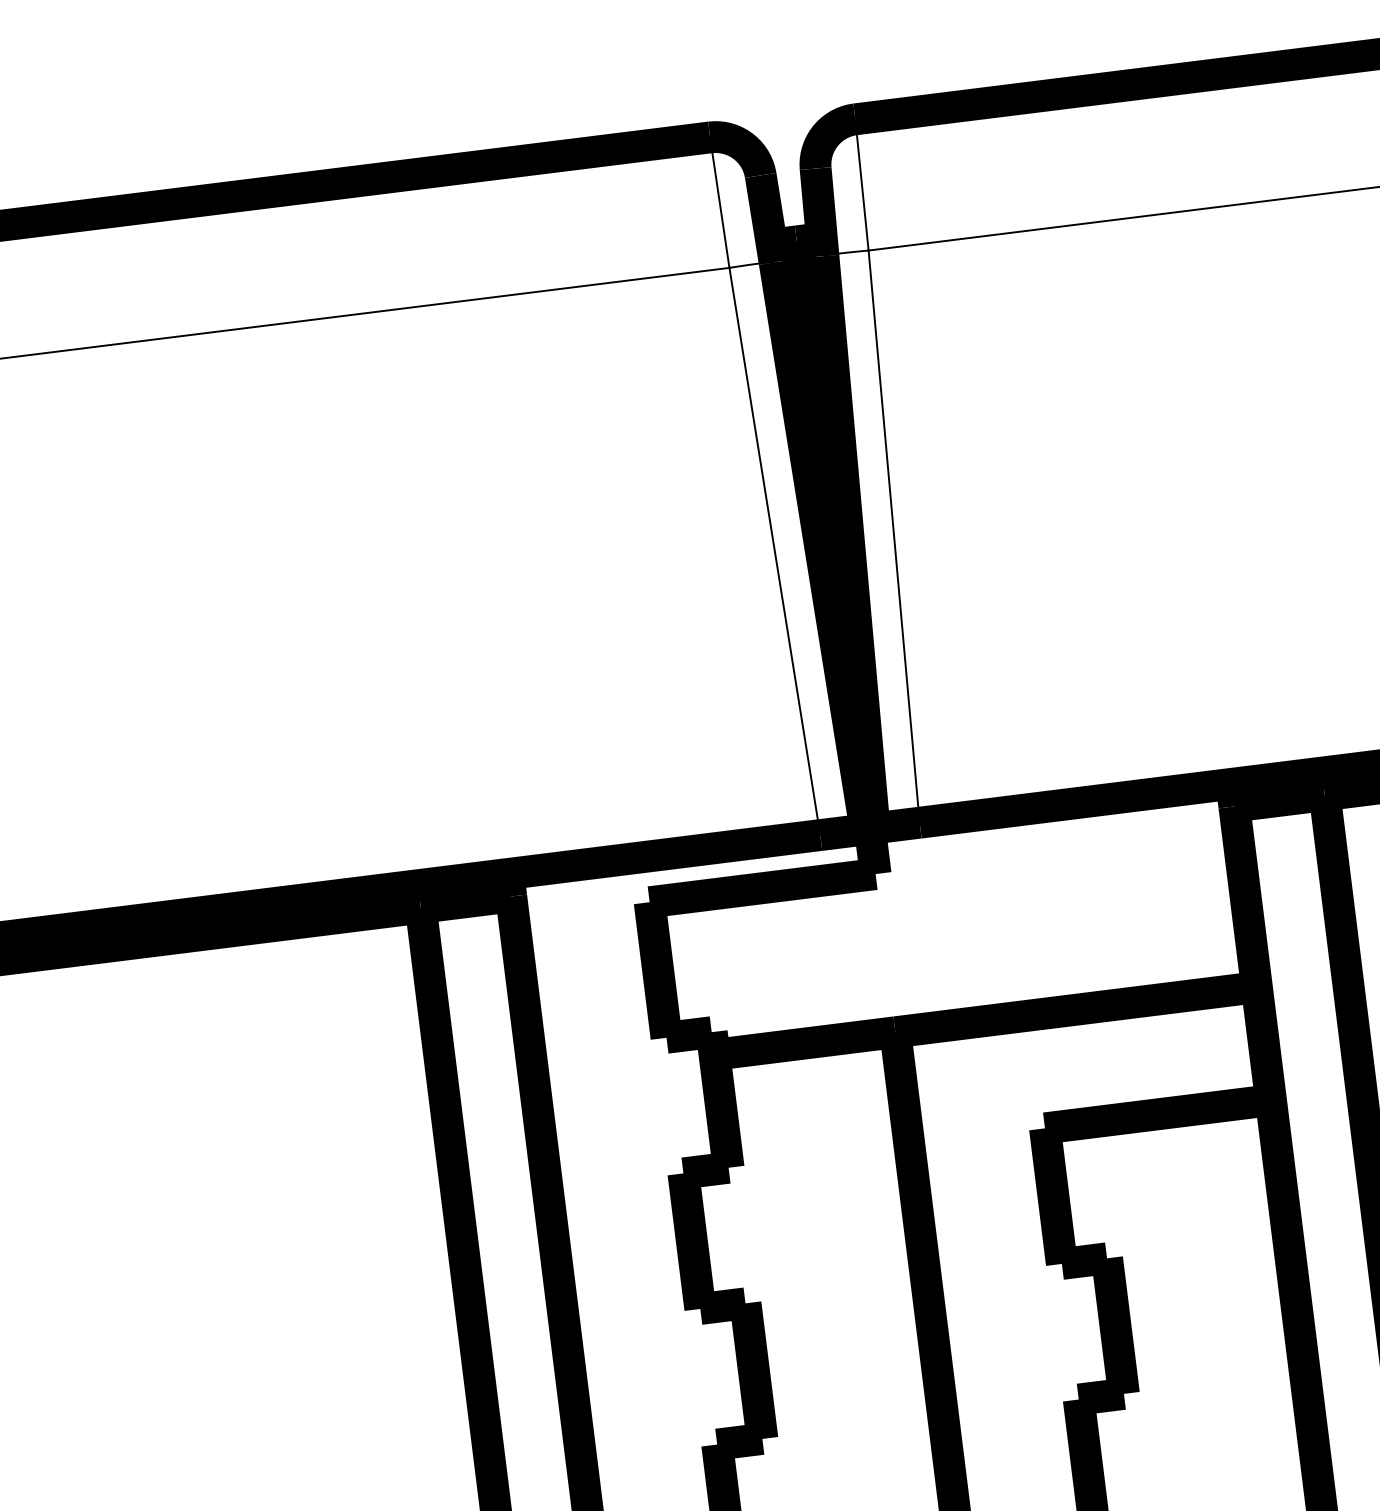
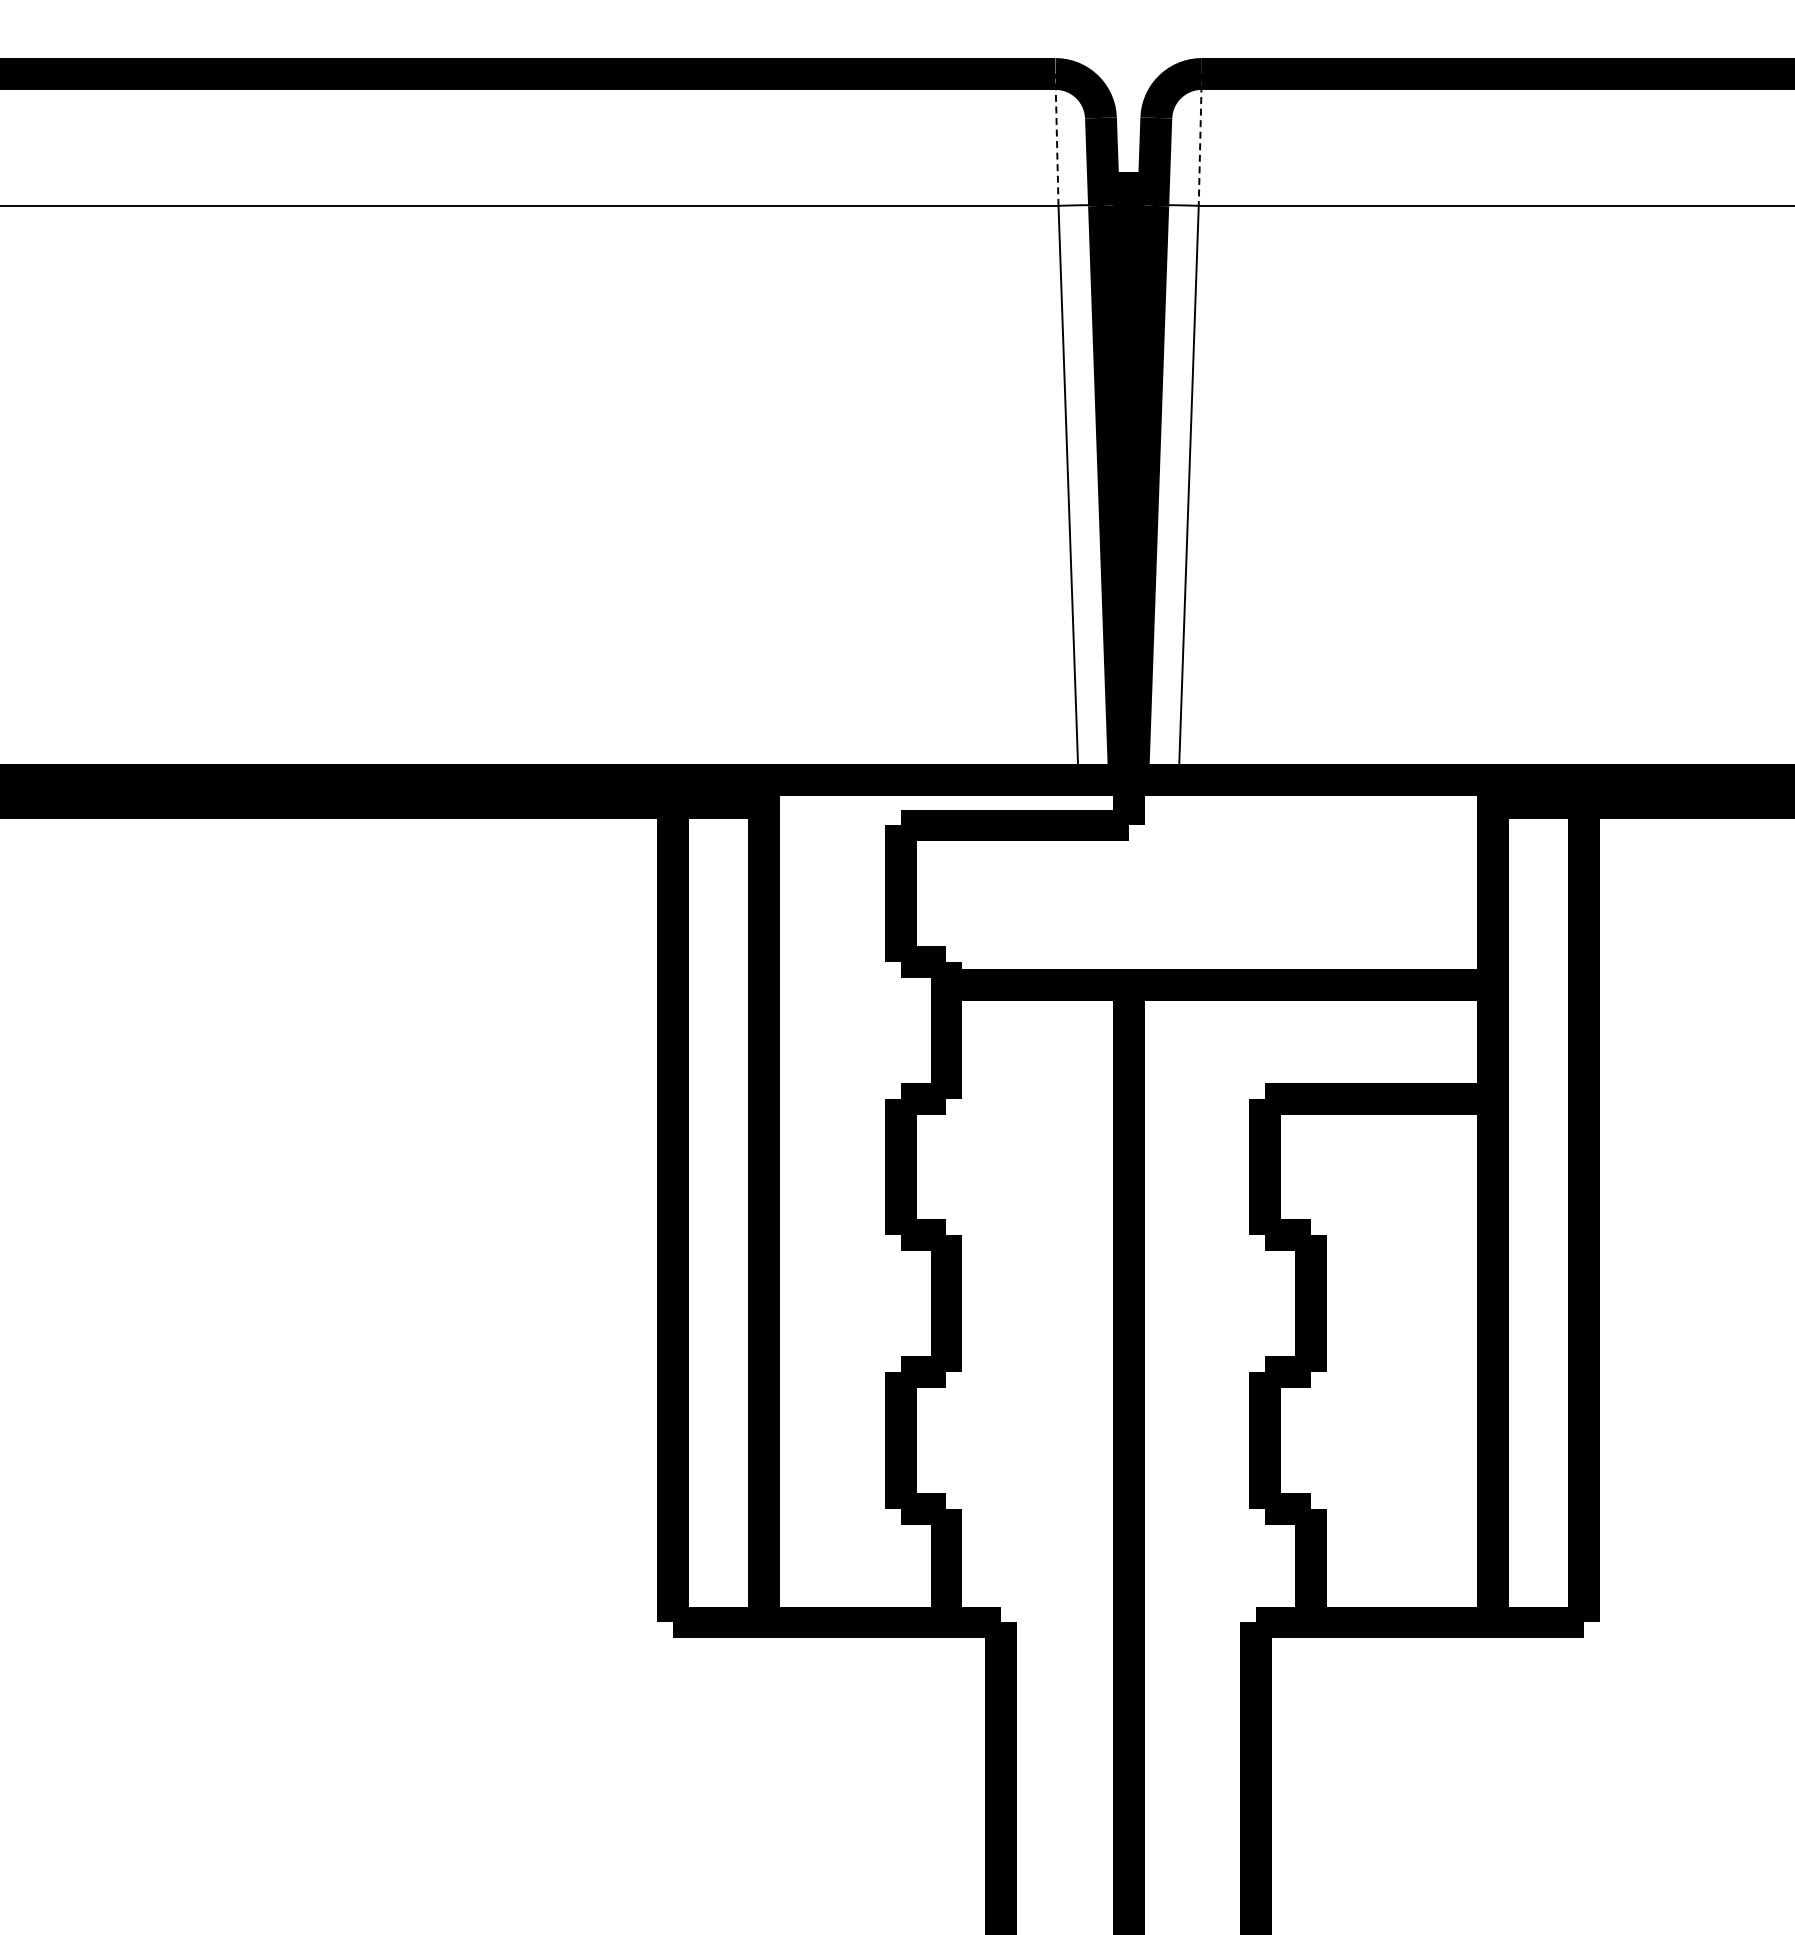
line: (862, 184) -> (1200, 139), solid -> dashed
line: (719, 202) -> (1056, 139), solid -> dashed

